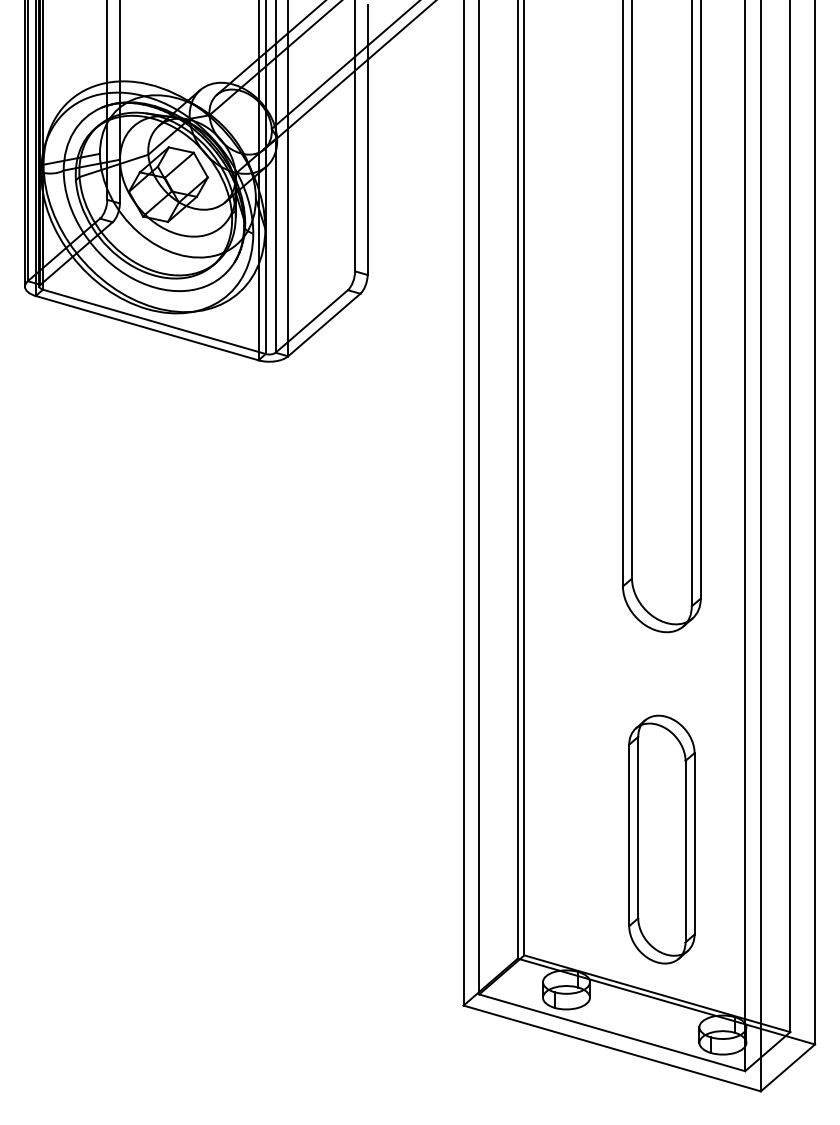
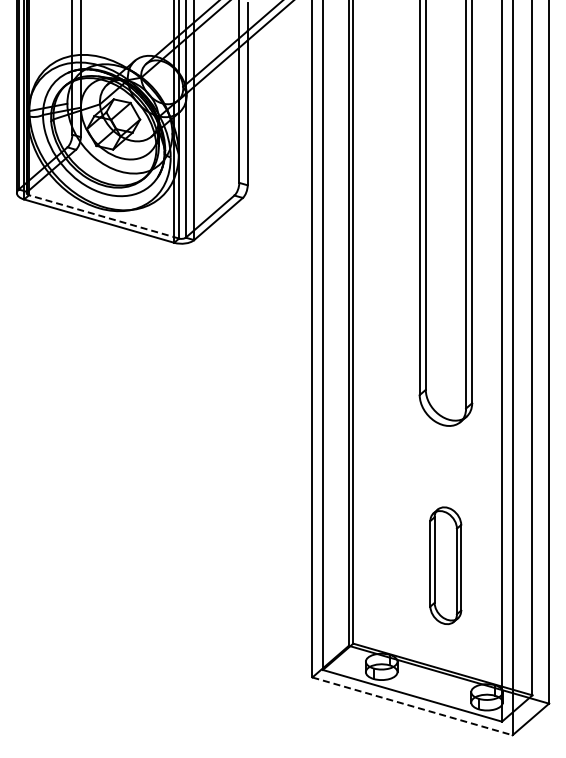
line: (153, 321) -> (103, 216), solid -> dashed
part: (661, 839) -> (445, 565), size x0.7
line: (612, 1048) -> (412, 706), solid -> dashed

